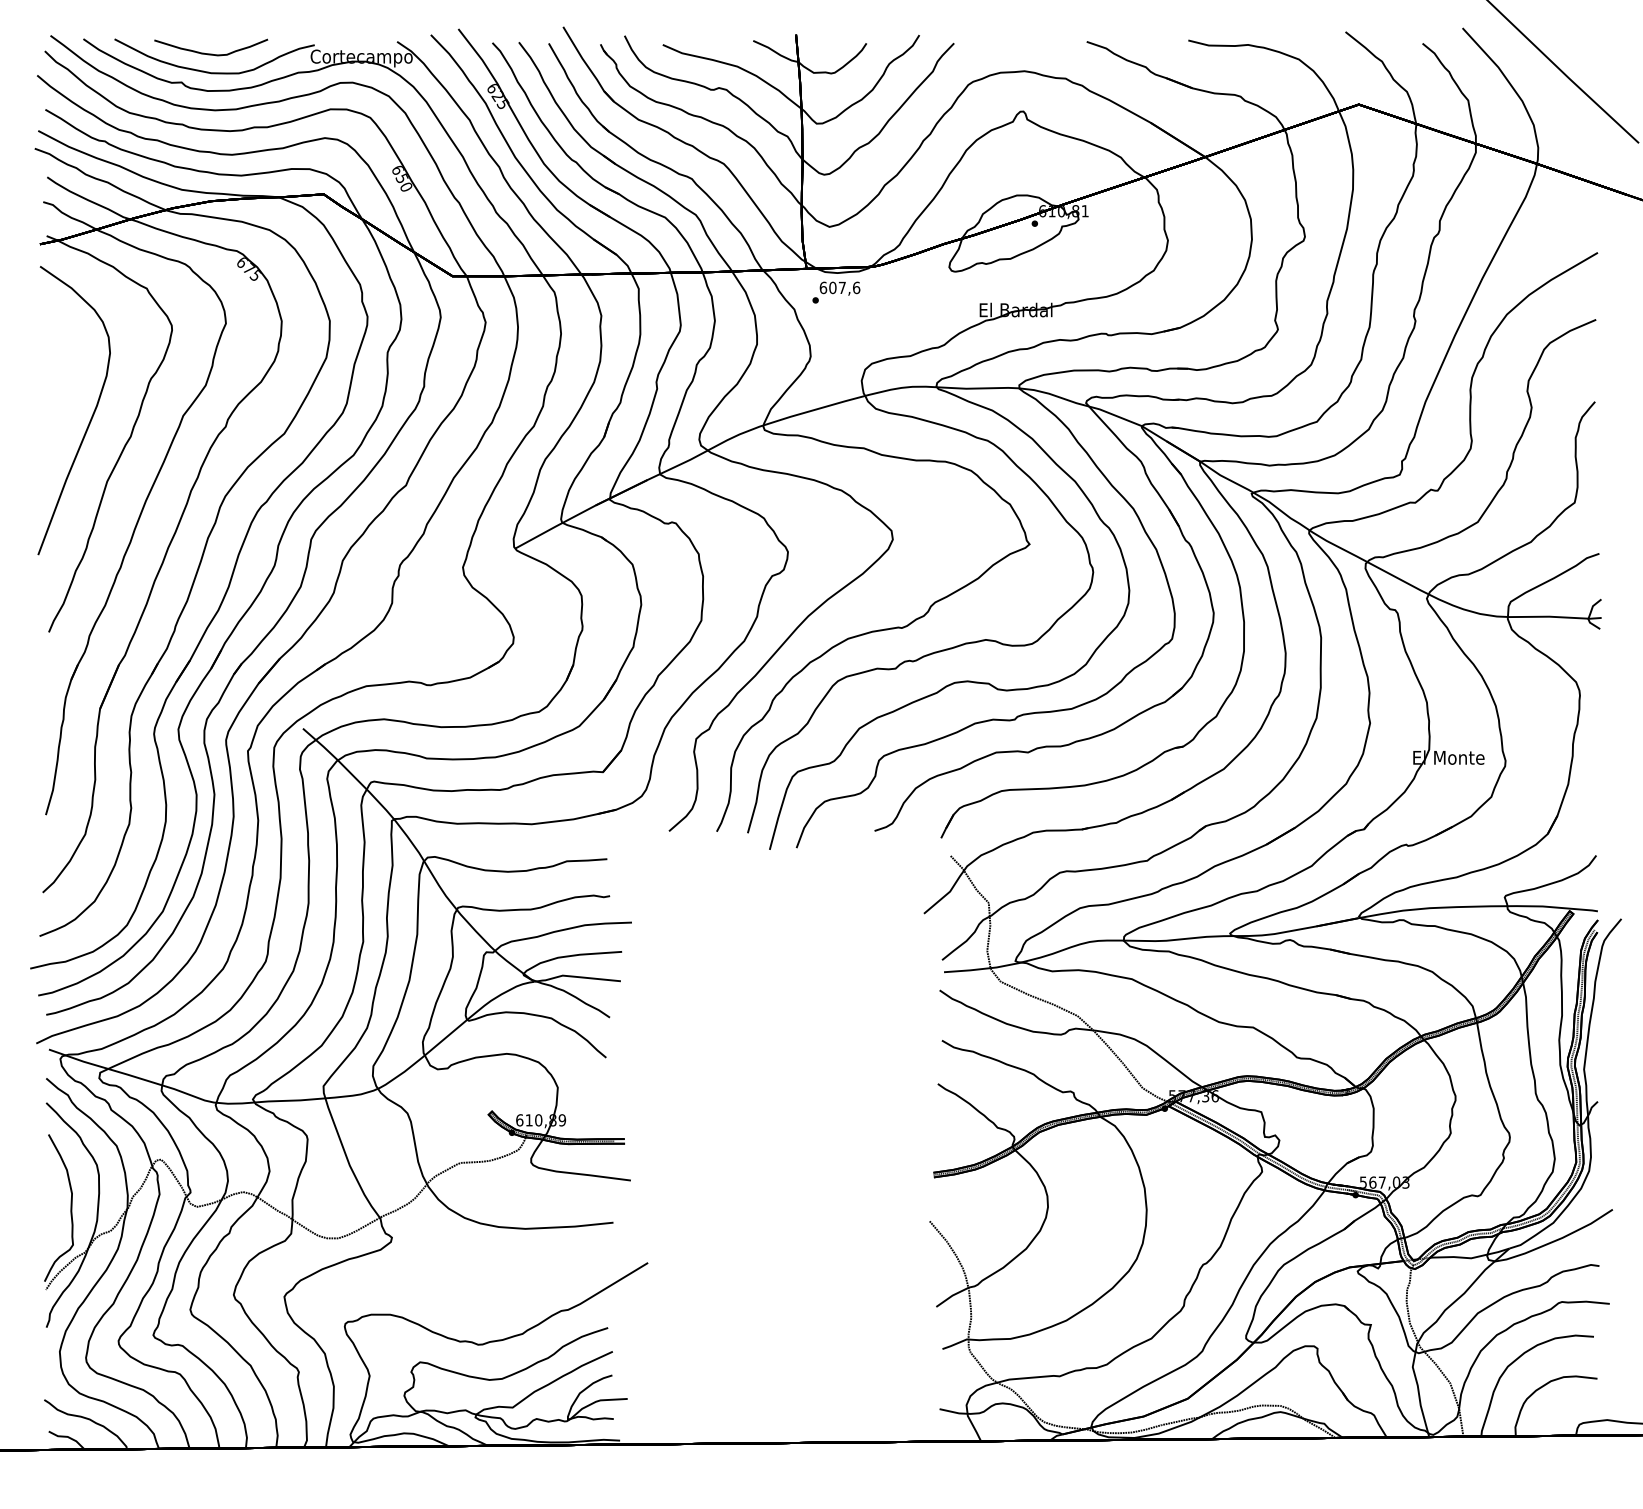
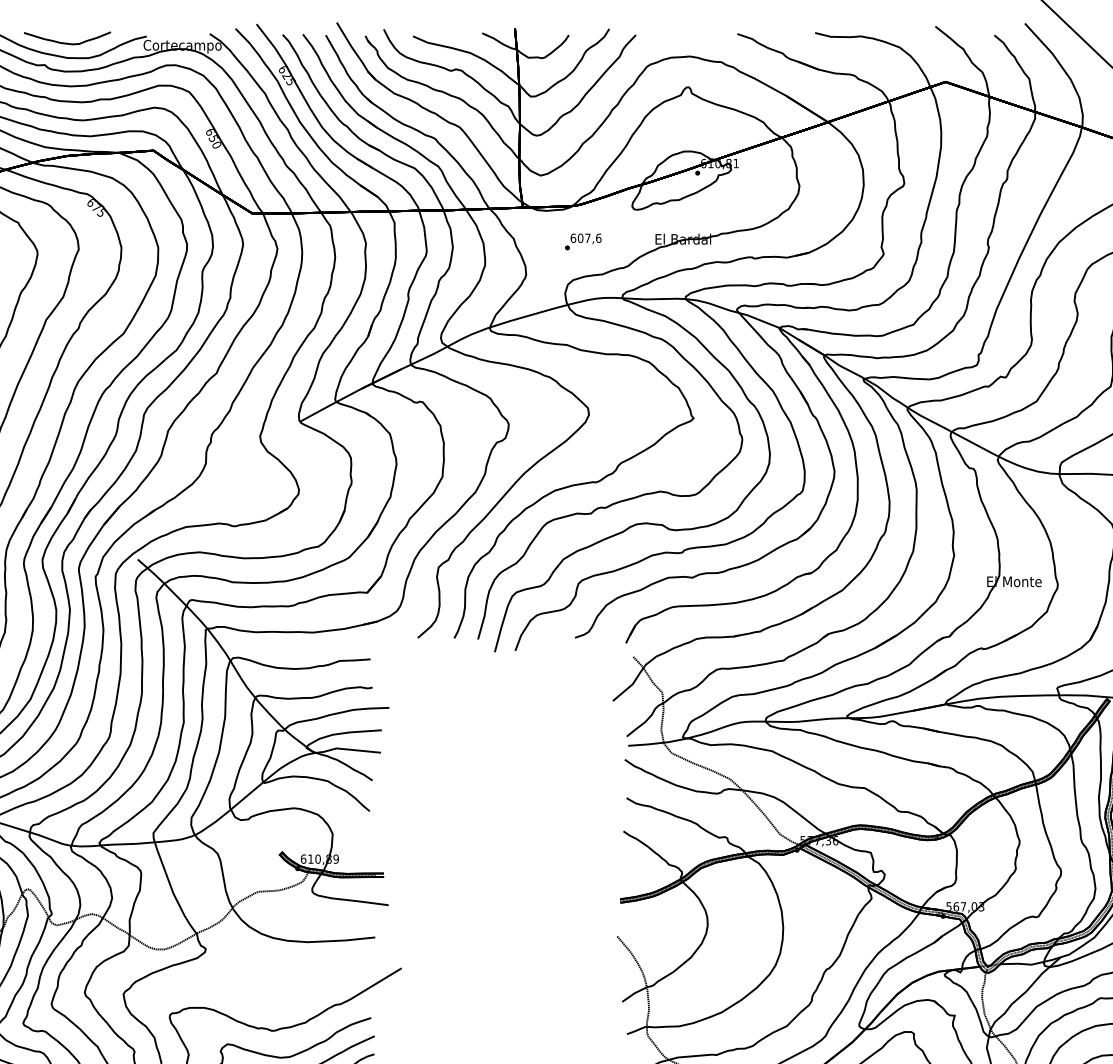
text: (836, 292) -> (583, 241), moved

